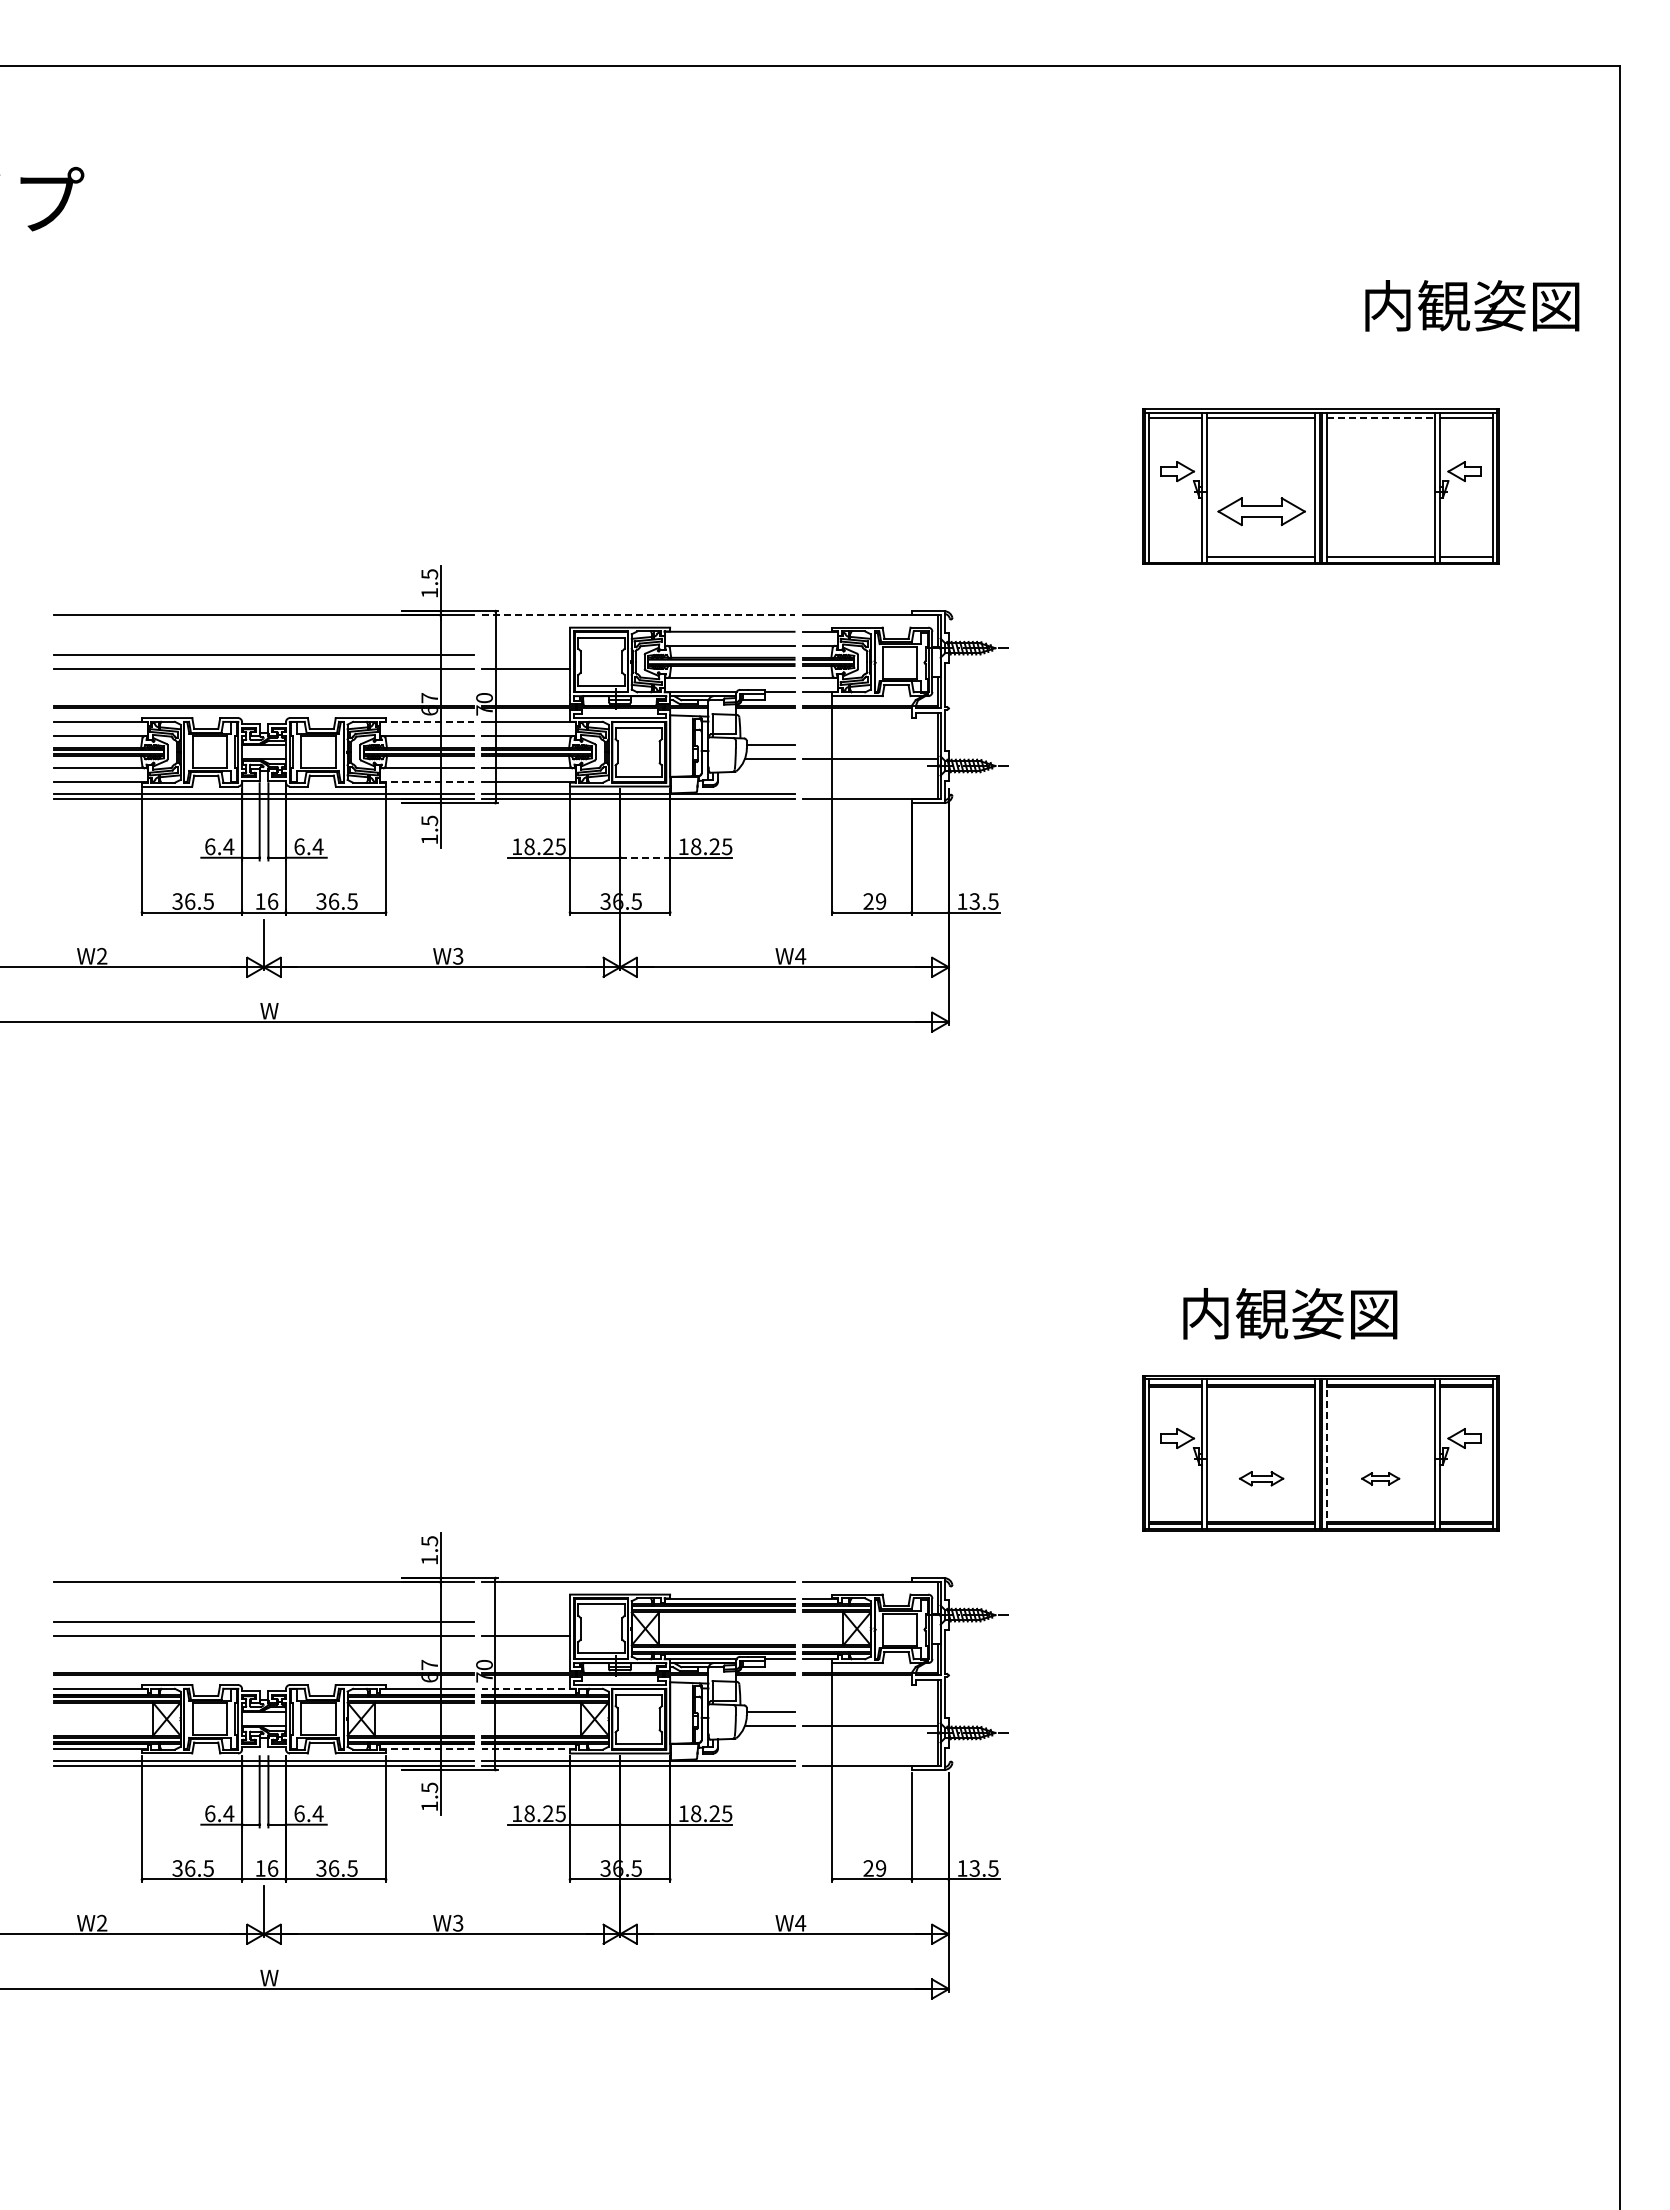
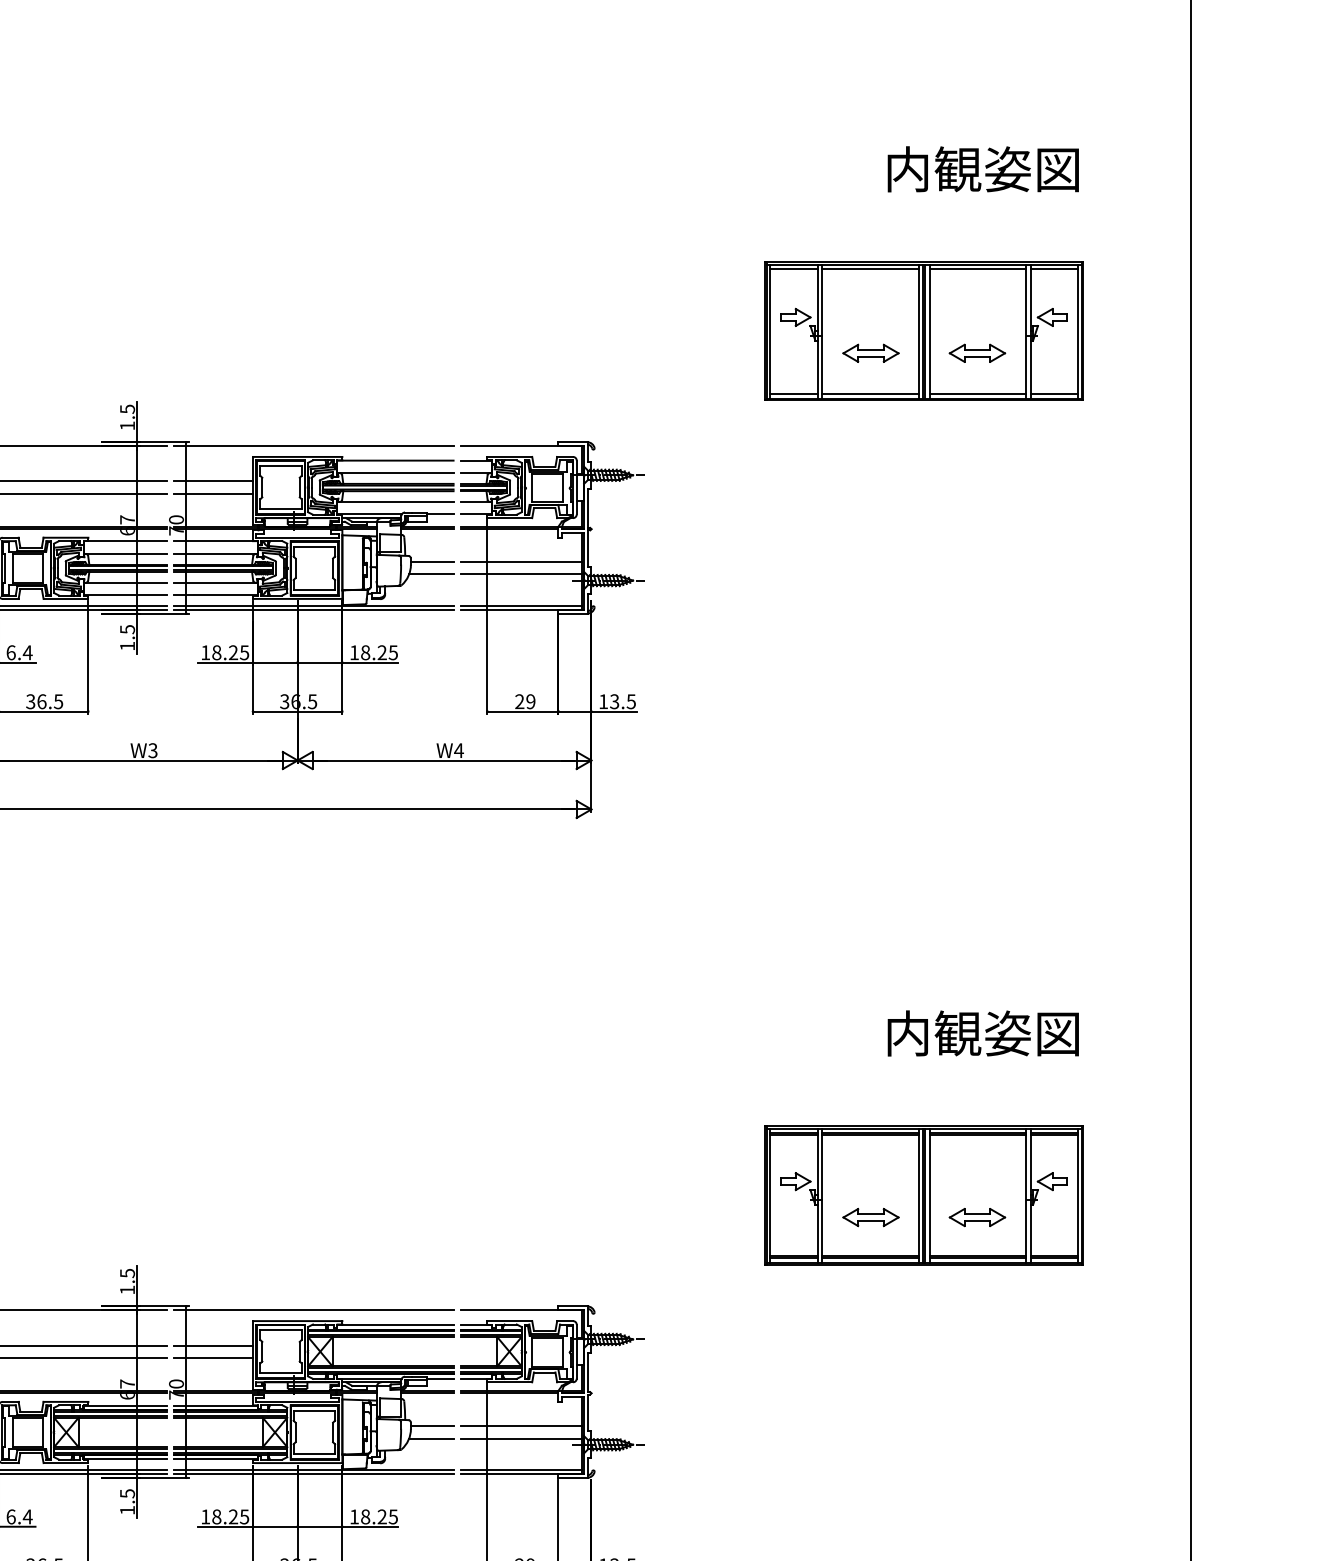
text: (1472, 305) -> (983, 169), moved
line: (1381, 417) -> (978, 269), dashed -> solid
part: (1261, 511) -> (870, 353), size x0.71
part: (1380, 511) -> (977, 353), added
line: (1175, 557) -> (794, 394), added
line: (638, 615) -> (314, 446), dashed -> solid
line: (526, 655) -> (214, 481), added
line: (427, 722) -> (125, 541), dashed -> solid
line: (869, 745) -> (520, 562), added
line: (427, 782) -> (125, 595), dashed -> solid
line: (869, 793) -> (520, 605), added
line: (645, 857) -> (320, 662), dashed -> solid
text: (1290, 1313) -> (983, 1033), moved
line: (1327, 1454) -> (929, 1195), dashed -> solid
part: (1261, 1478) -> (870, 1217), size x1.43
part: (1380, 1478) -> (977, 1217), size x1.67
line: (526, 1622) -> (214, 1346), added
line: (528, 1689) -> (215, 1405), dashed -> solid
line: (869, 1712) -> (520, 1426), added
line: (427, 1749) -> (125, 1459), dashed -> solid
line: (528, 1749) -> (215, 1459), dashed -> solid
line: (869, 1760) -> (520, 1469), added

